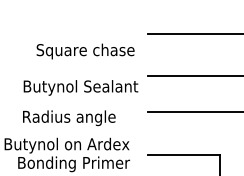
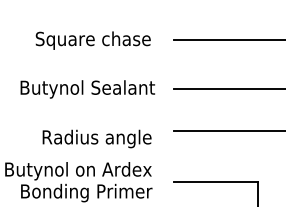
text: (84, 51) -> (92, 40), moved
text: (80, 88) -> (87, 89), moved
text: (68, 117) -> (96, 138), moved

